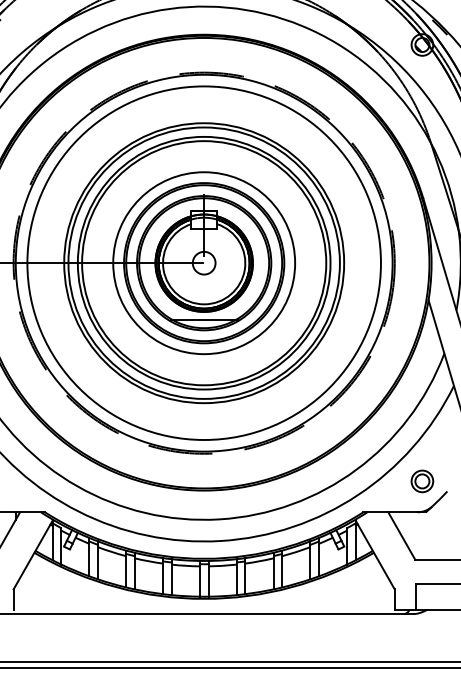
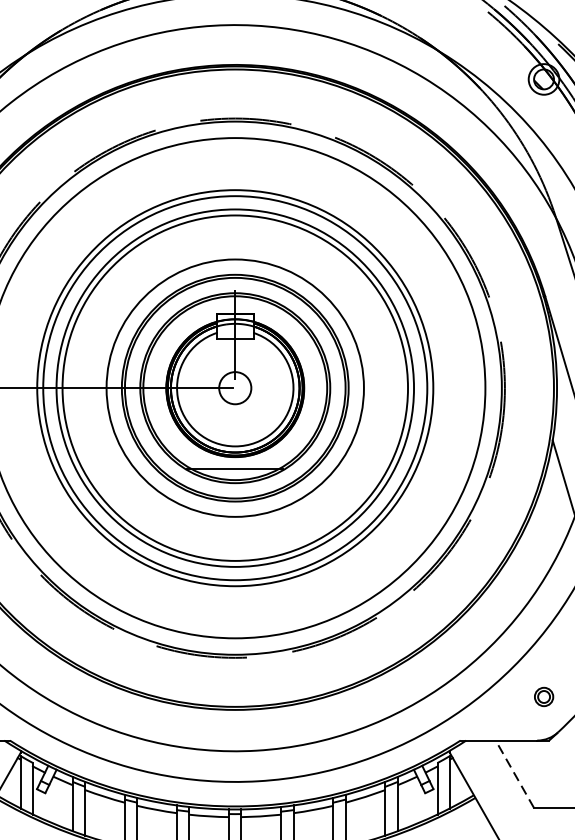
part: (422, 481) -> (544, 697), size x0.6
line: (401, 535) -> (514, 773), solid -> dashed

